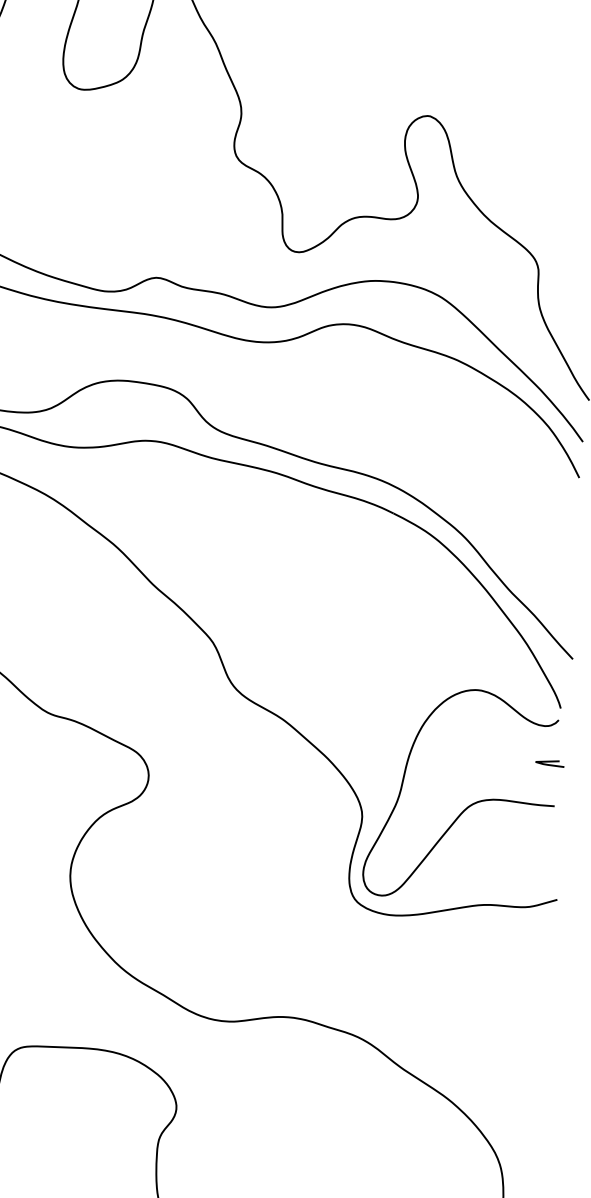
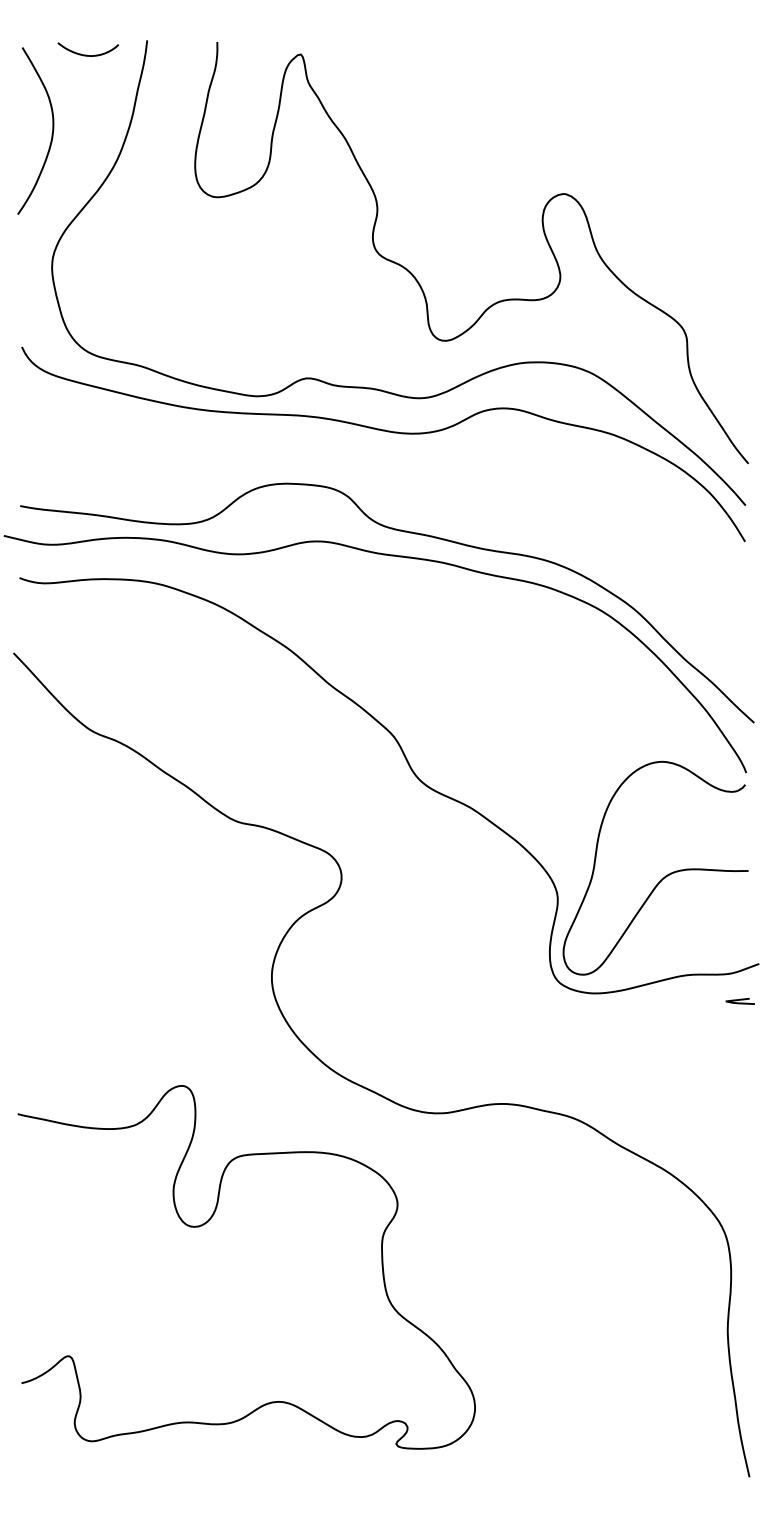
curve: (549, 762) -> (739, 1000), moved

